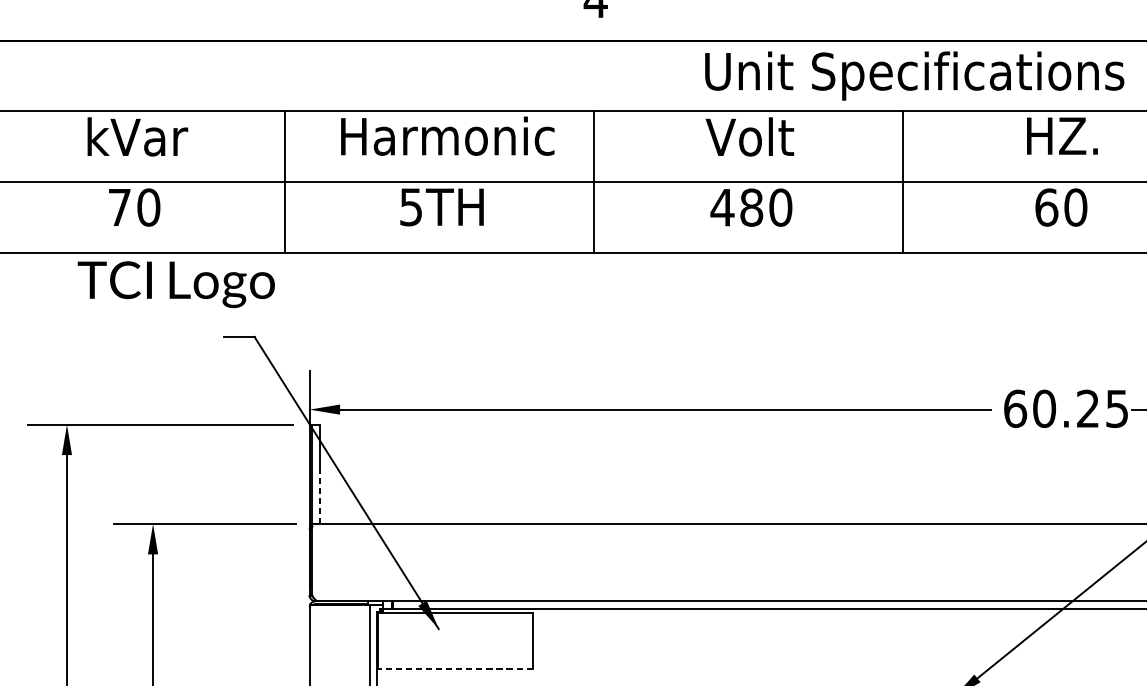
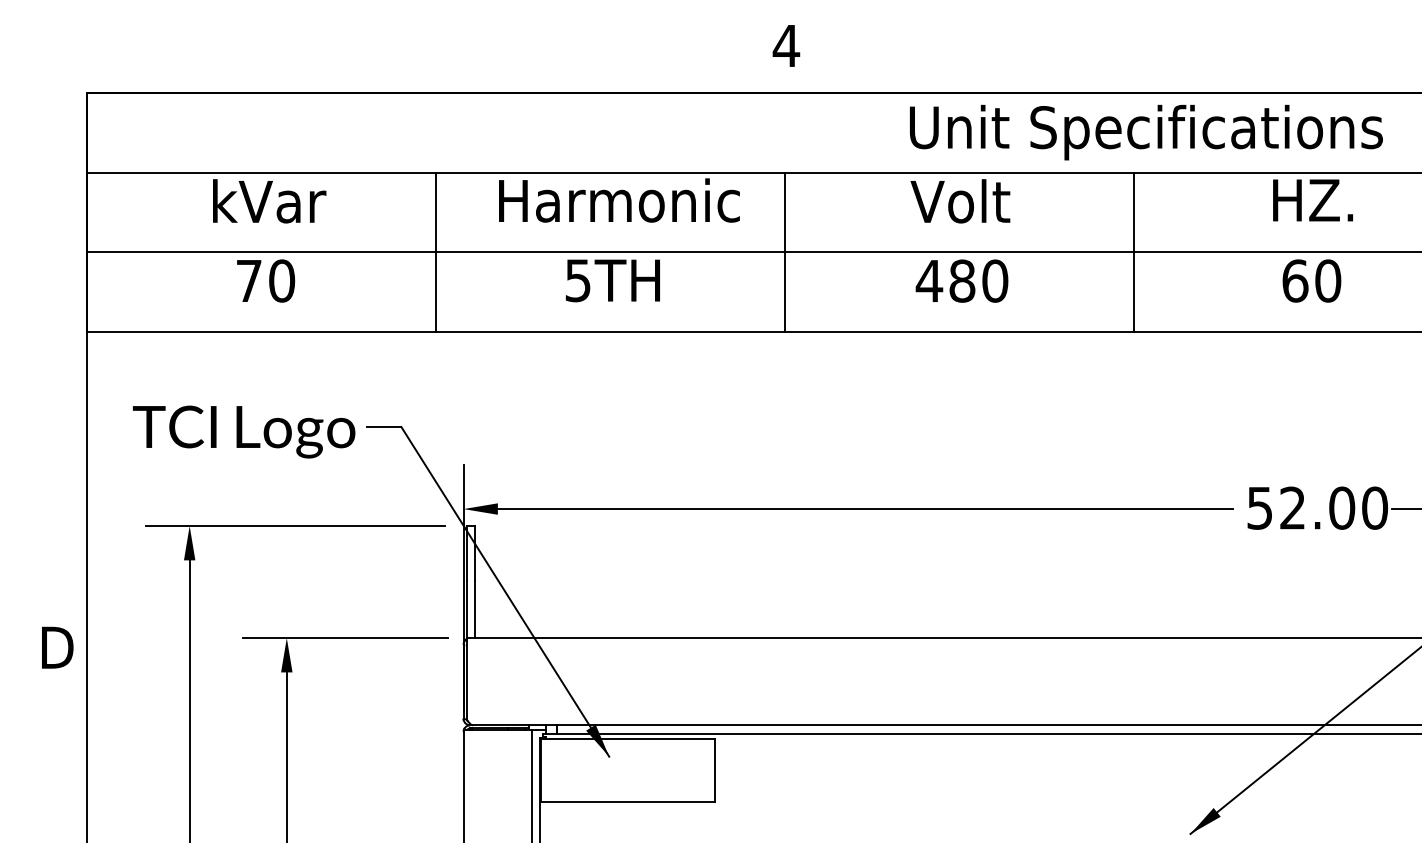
text: (175, 284) -> (243, 431), moved
text: (1066, 408) -> (1317, 507), 60.25 -> 52.00
line: (319, 498) -> (474, 609), dashed -> solid
line: (454, 668) -> (627, 801), dashed -> solid

